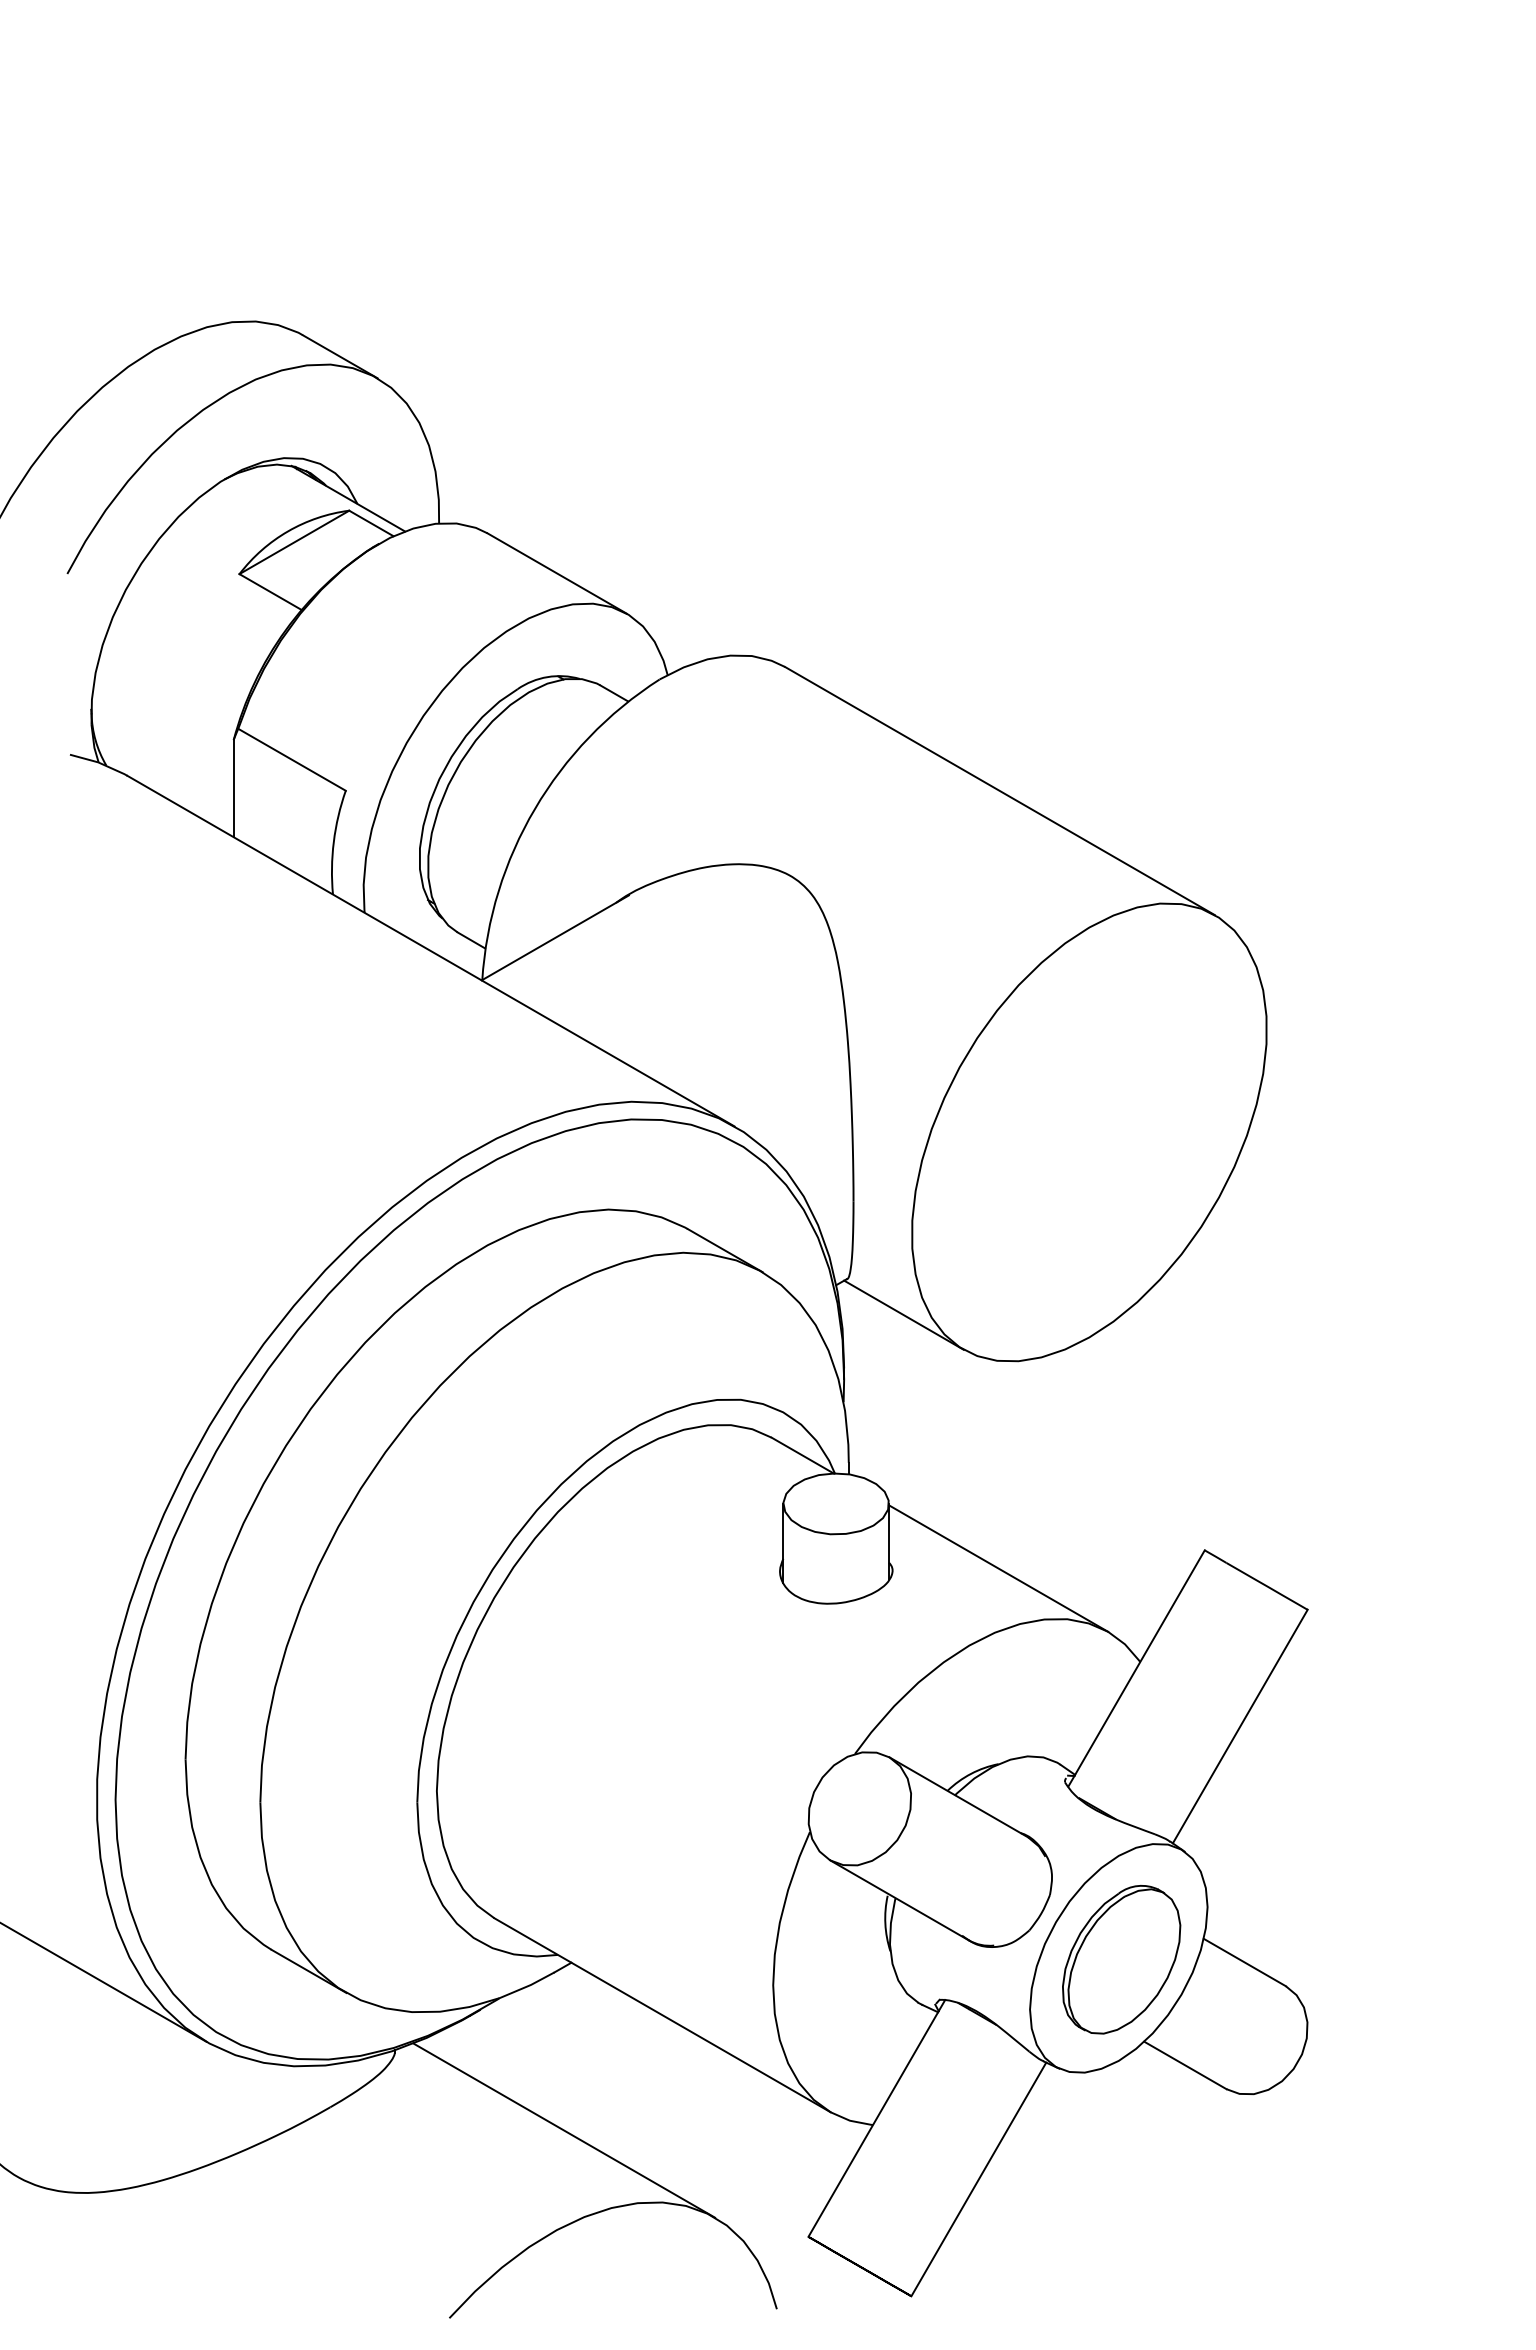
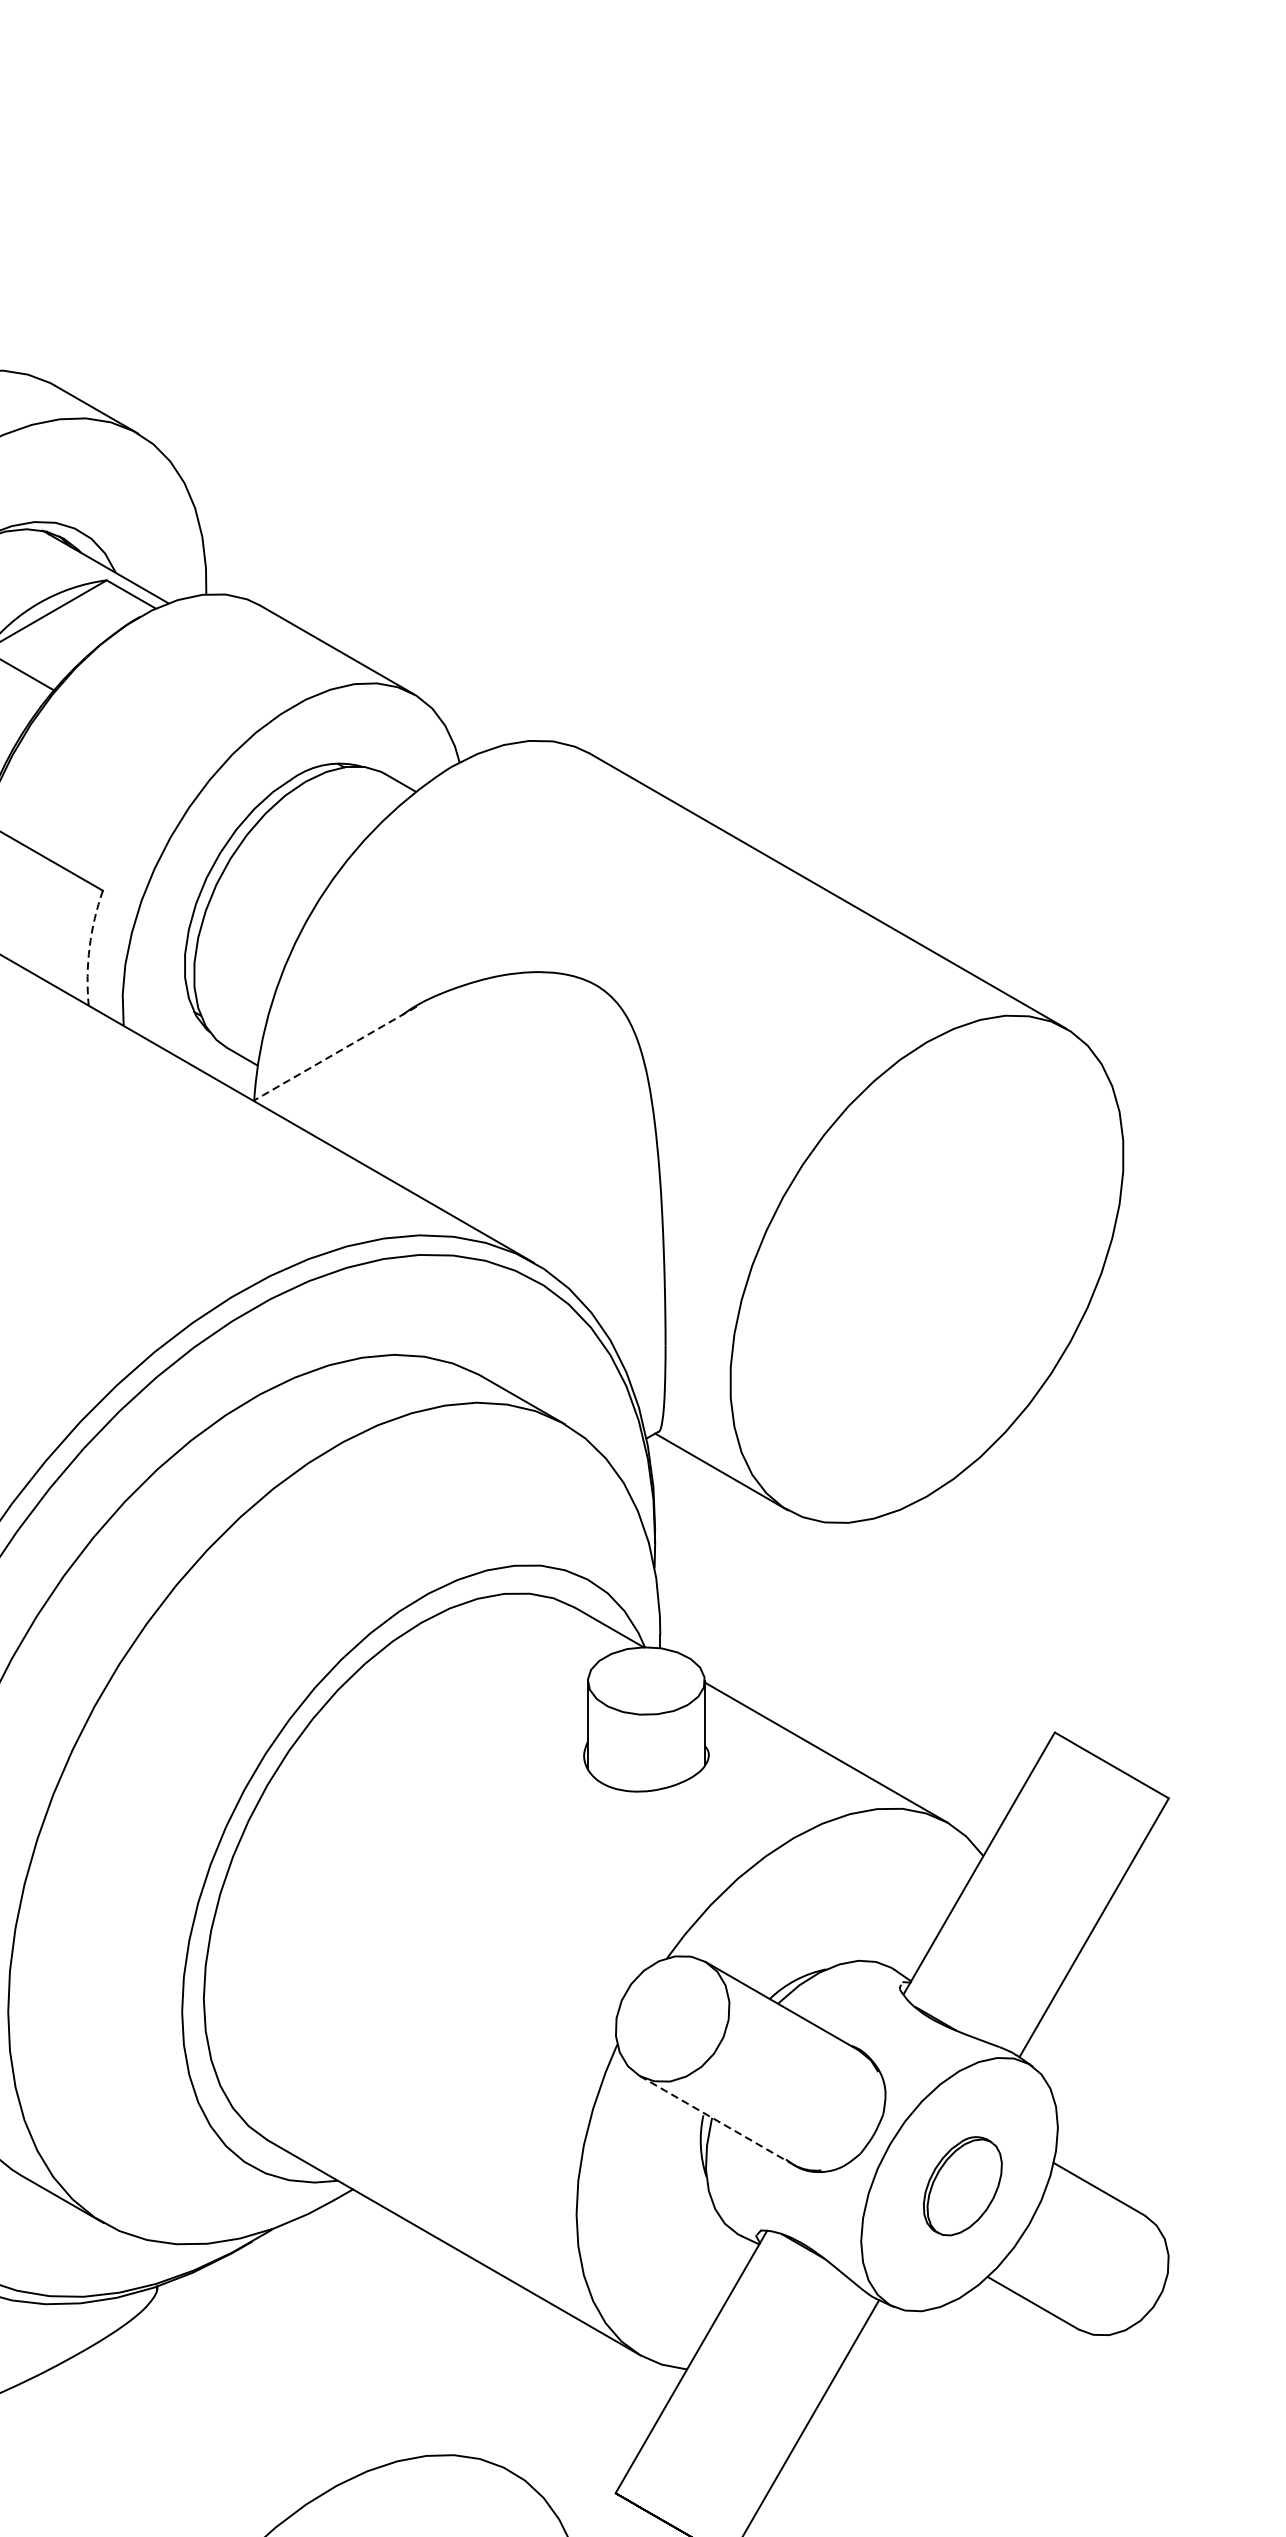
arc: (333, 841) -> (89, 946), solid -> dashed
line: (555, 937) -> (335, 1053), solid -> dashed
line: (899, 1900) -> (716, 2120), solid -> dashed
part: (1121, 1959) -> (962, 2185), size x0.6
line: (564, 2130) -> (345, 2375), removed

